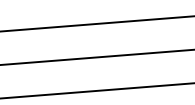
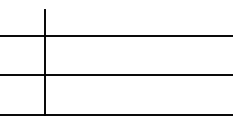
line: (36, 50) -> (44, 61), added

